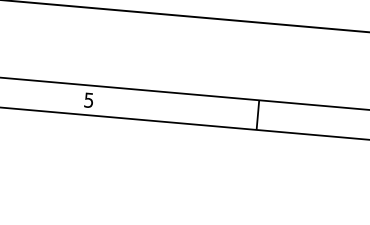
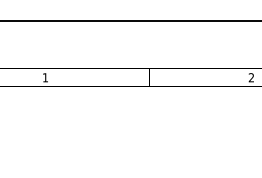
text: (87, 99) -> (44, 77), 5 -> 1

